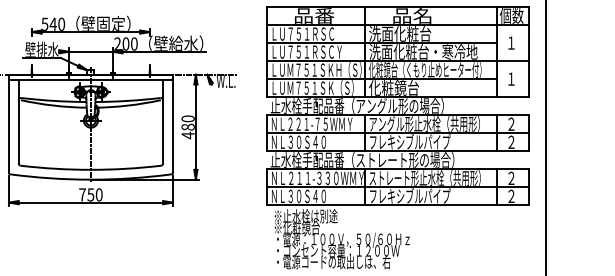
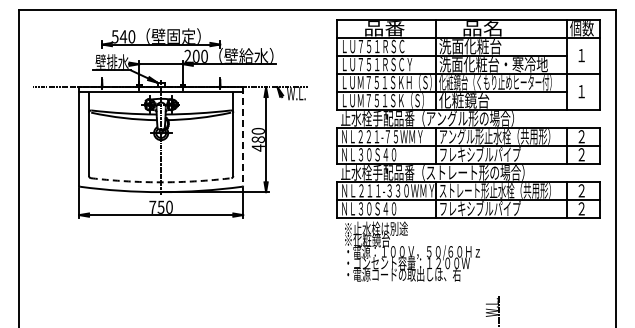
line: (173, 124) -> (243, 136), solid -> dashed
arc: (91, 170) -> (161, 182), solid -> dashed

